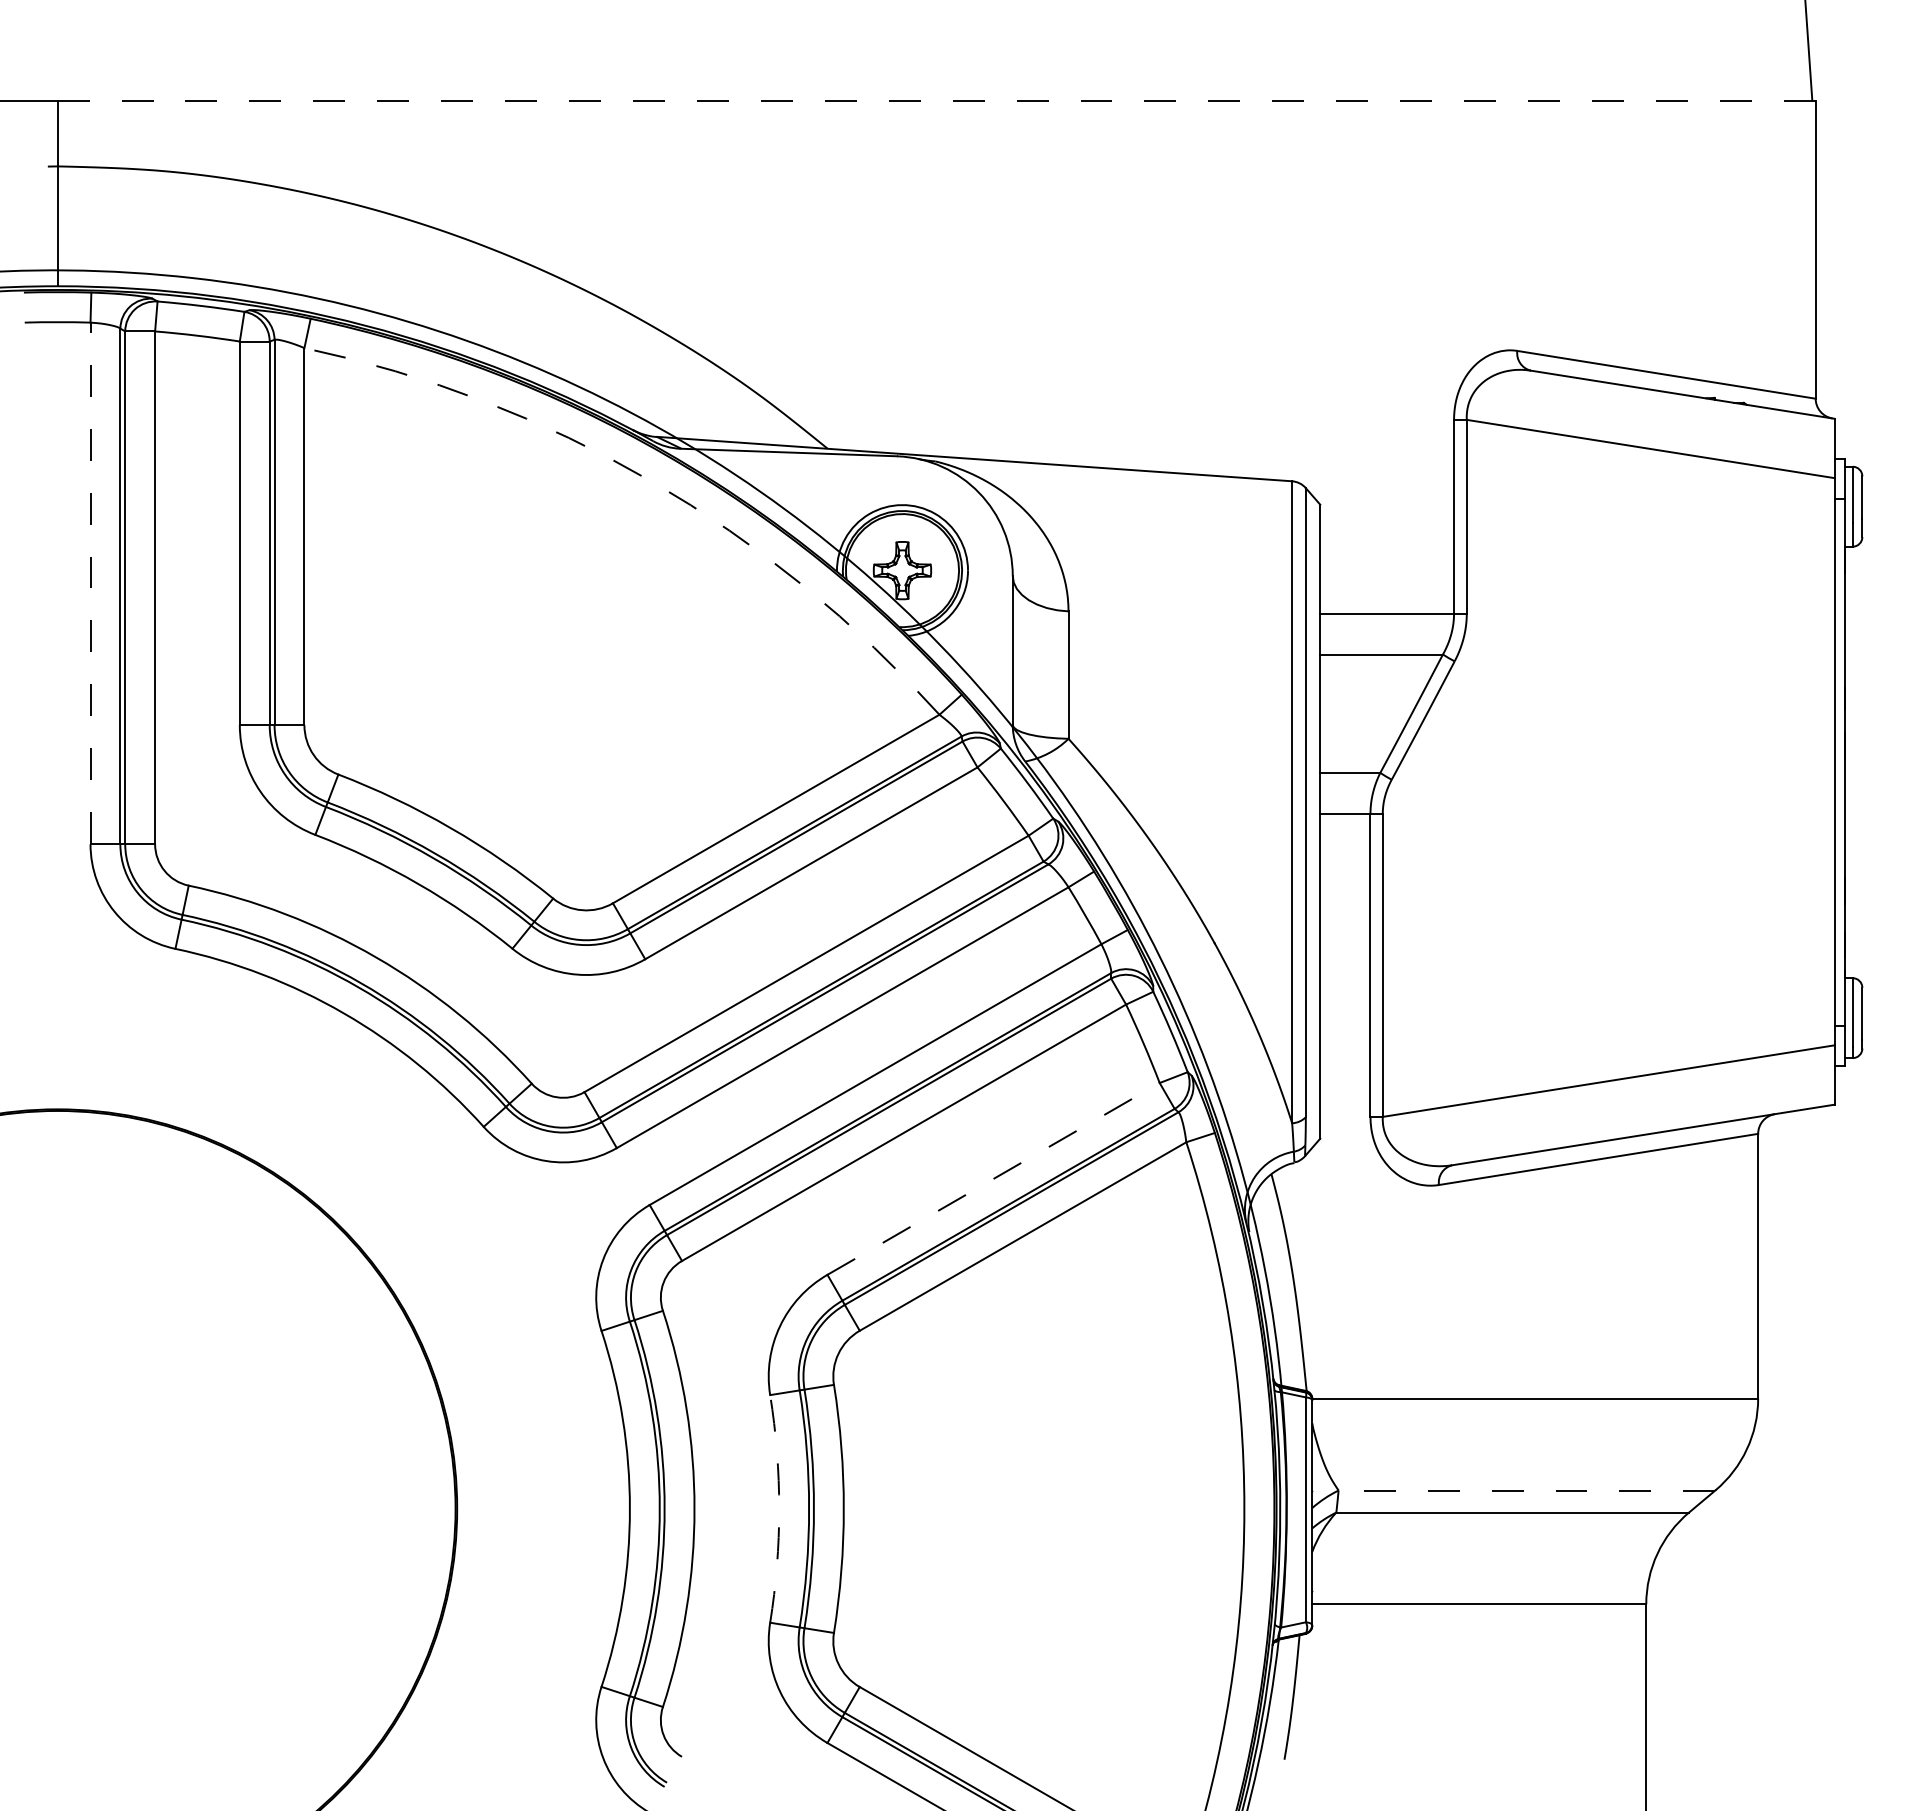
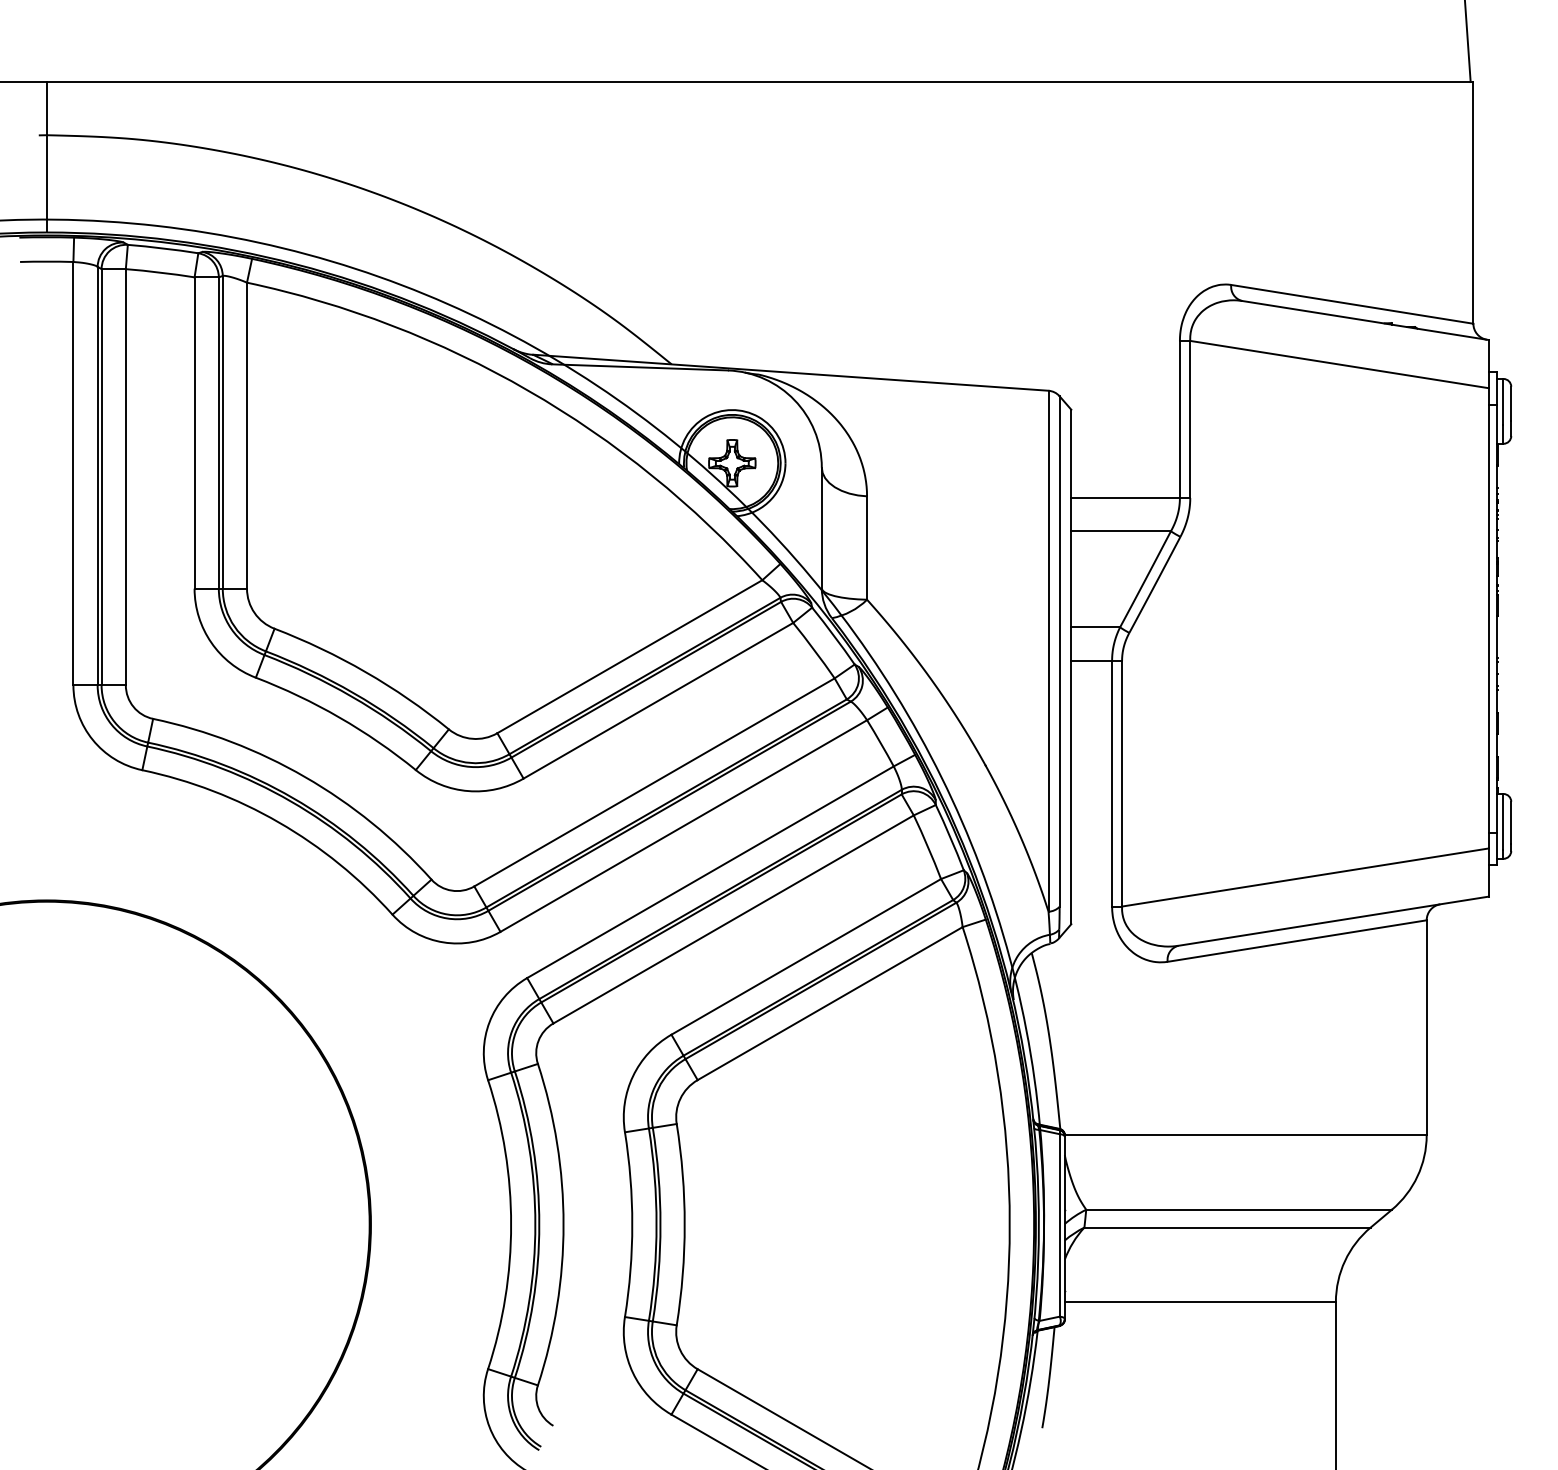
line: (935, 101) -> (759, 82), dashed -> solid
arc: (651, 480) -> (528, 390), dashed -> solid
line: (90, 583) -> (73, 473), dashed -> solid
line: (993, 1178) -> (806, 956), dashed -> solid
line: (1527, 1490) -> (1239, 1209), dashed -> solid
arc: (779, 1508) -> (632, 1224), dashed -> solid

